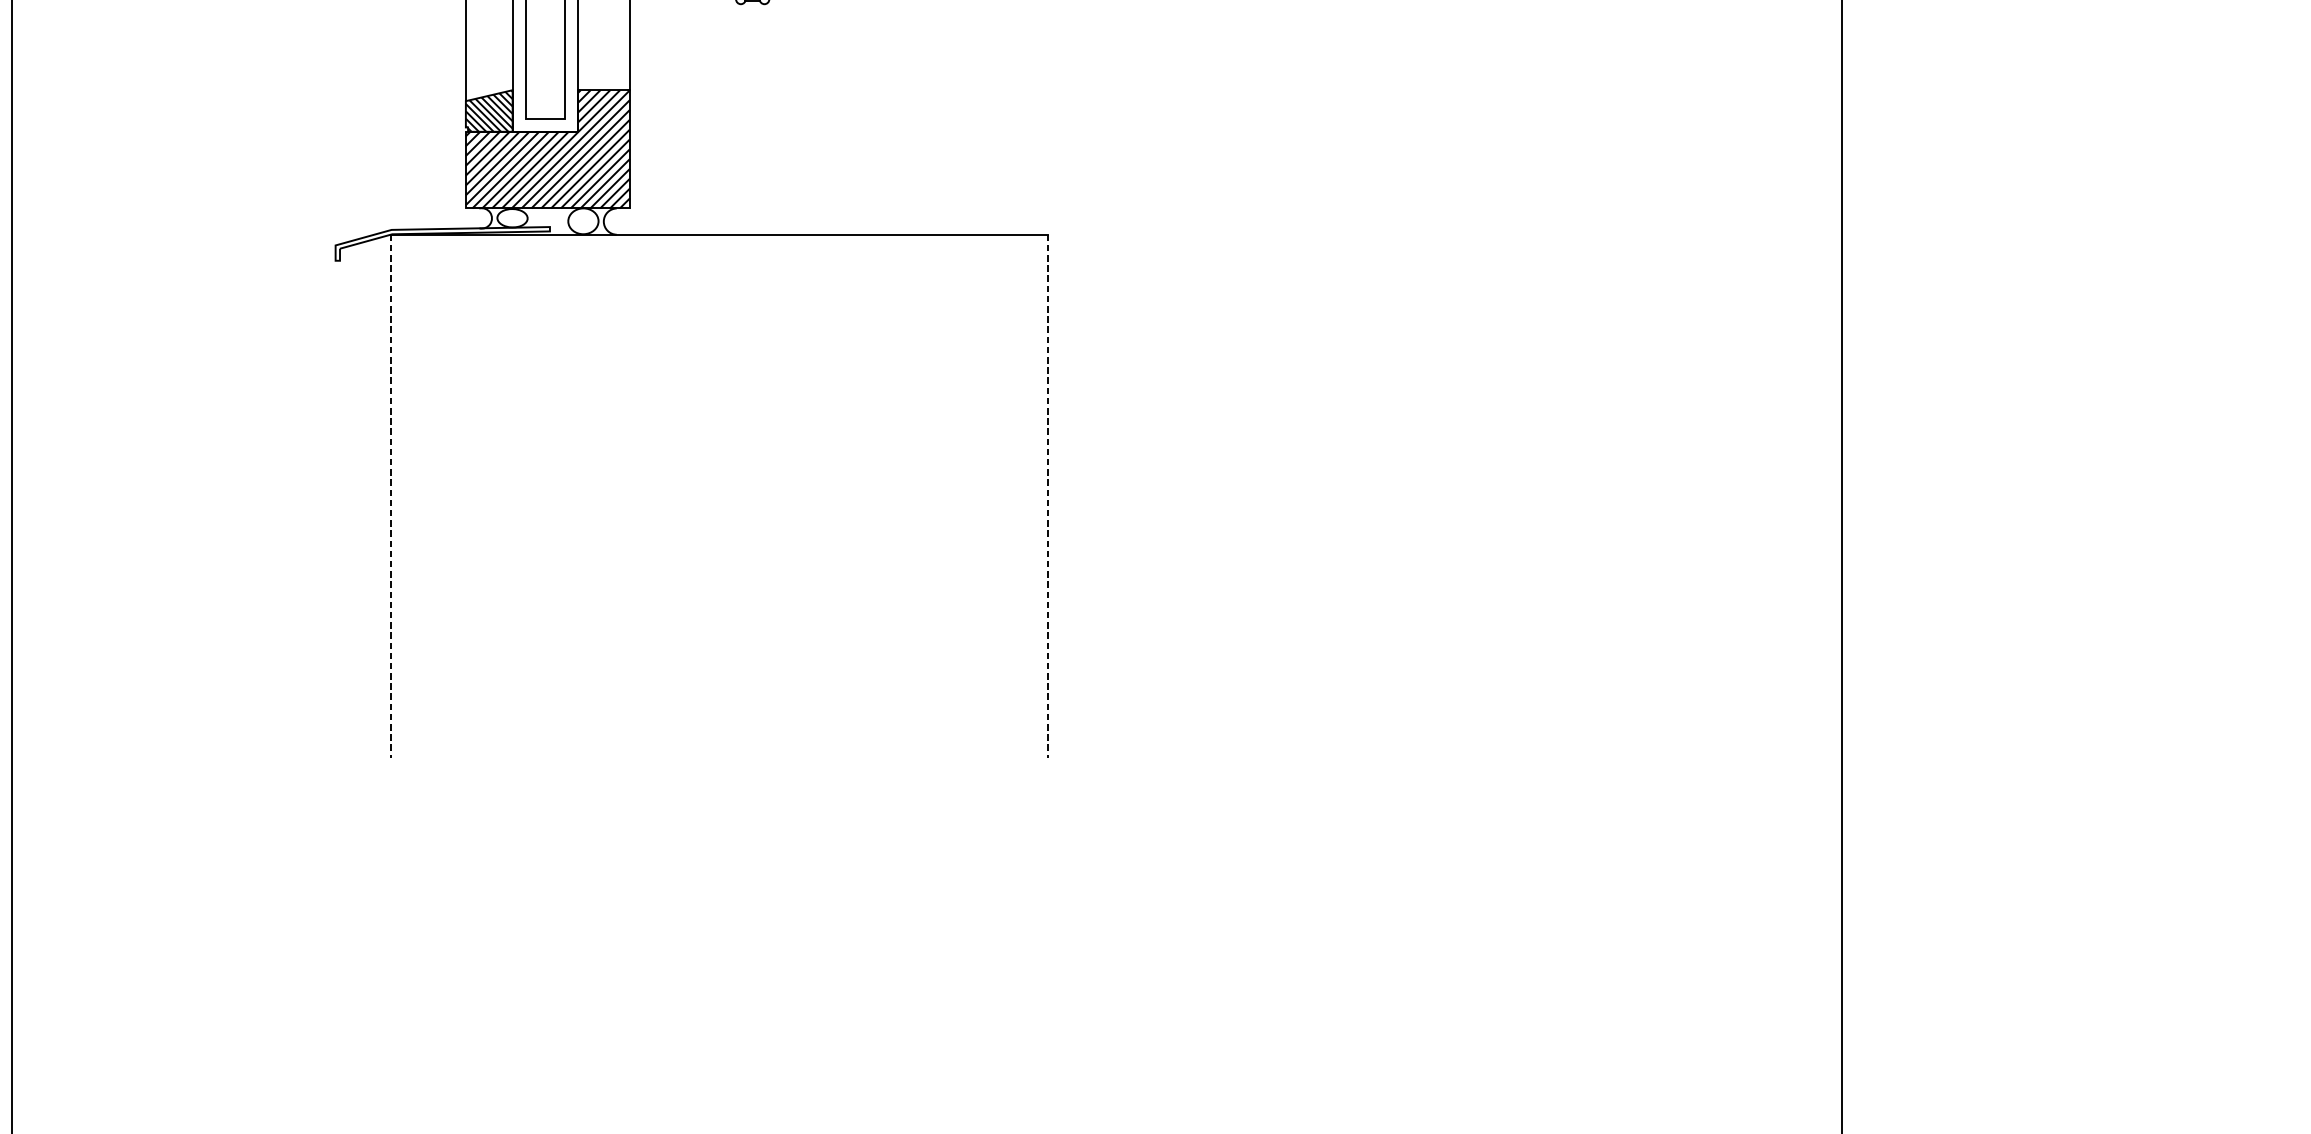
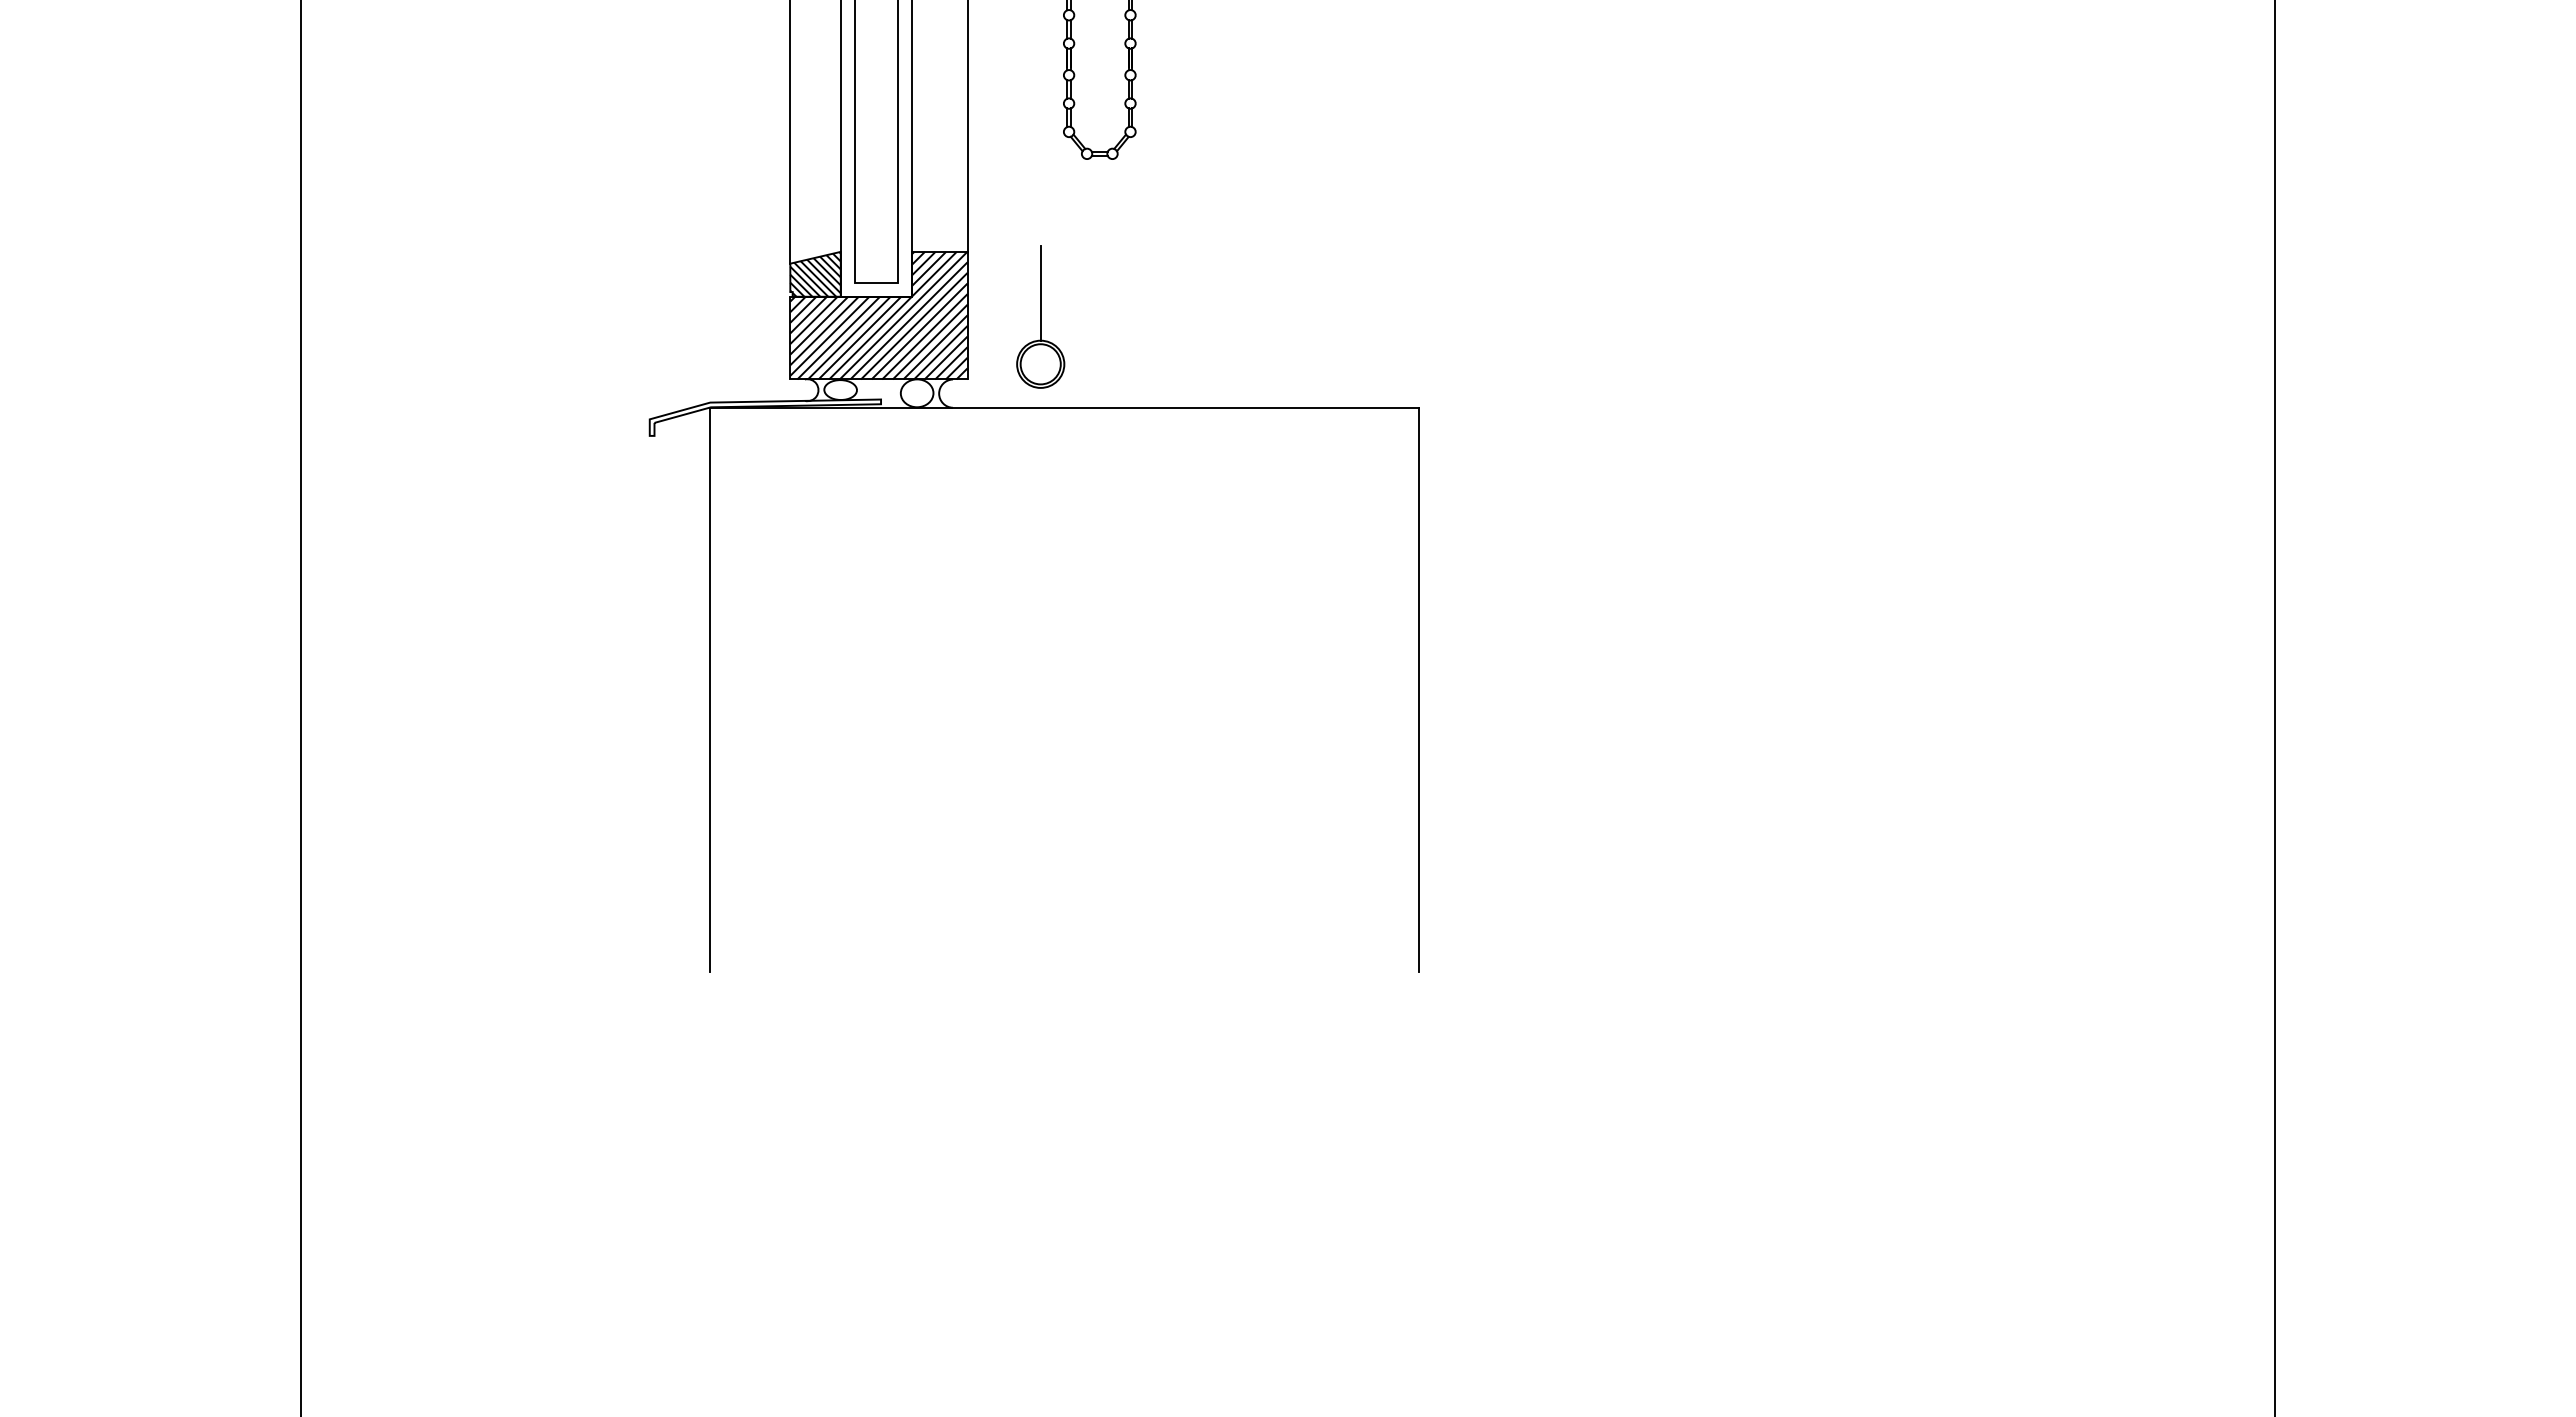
part: (697, 150) -> (1040, 316), added
line: (390, 496) -> (709, 690), dashed -> solid
line: (1048, 496) -> (1418, 690), dashed -> solid

